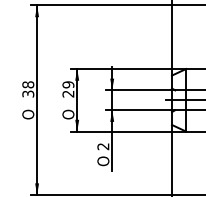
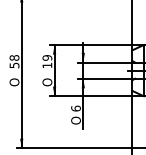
text: (27, 93) -> (13, 65), 38 -> 58
text: (68, 93) -> (47, 65), 29 -> 19
text: (103, 146) -> (76, 108), 2 -> 6

